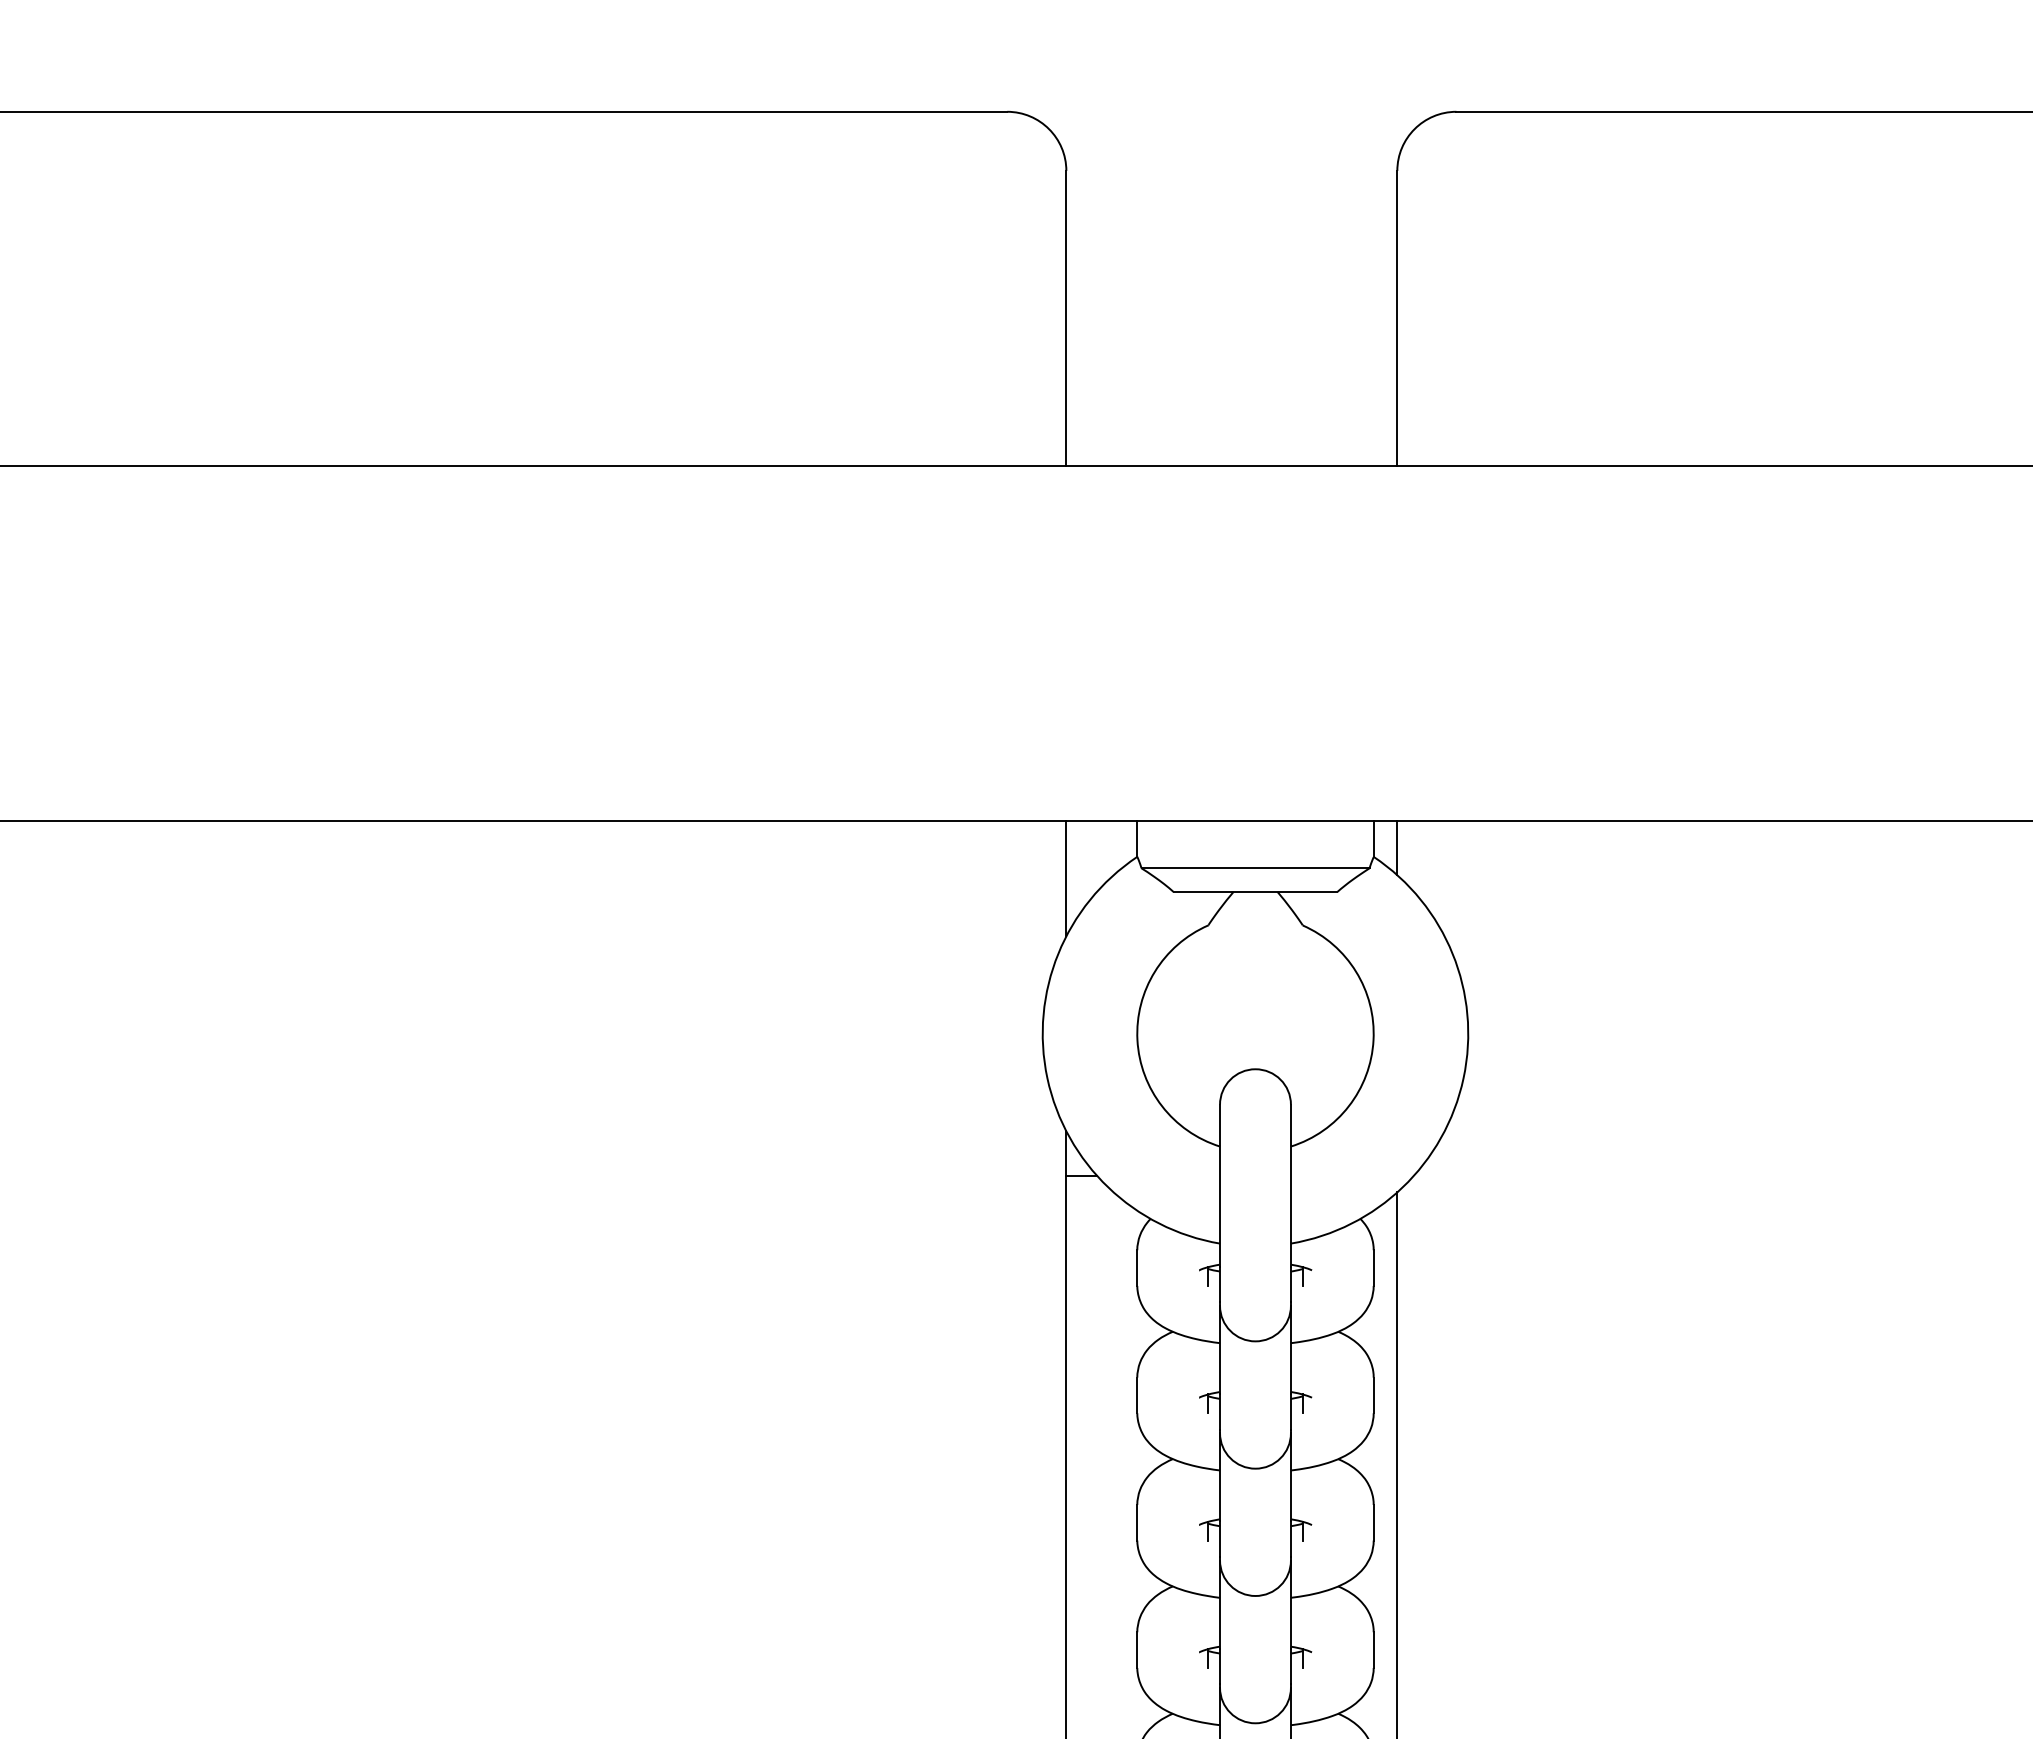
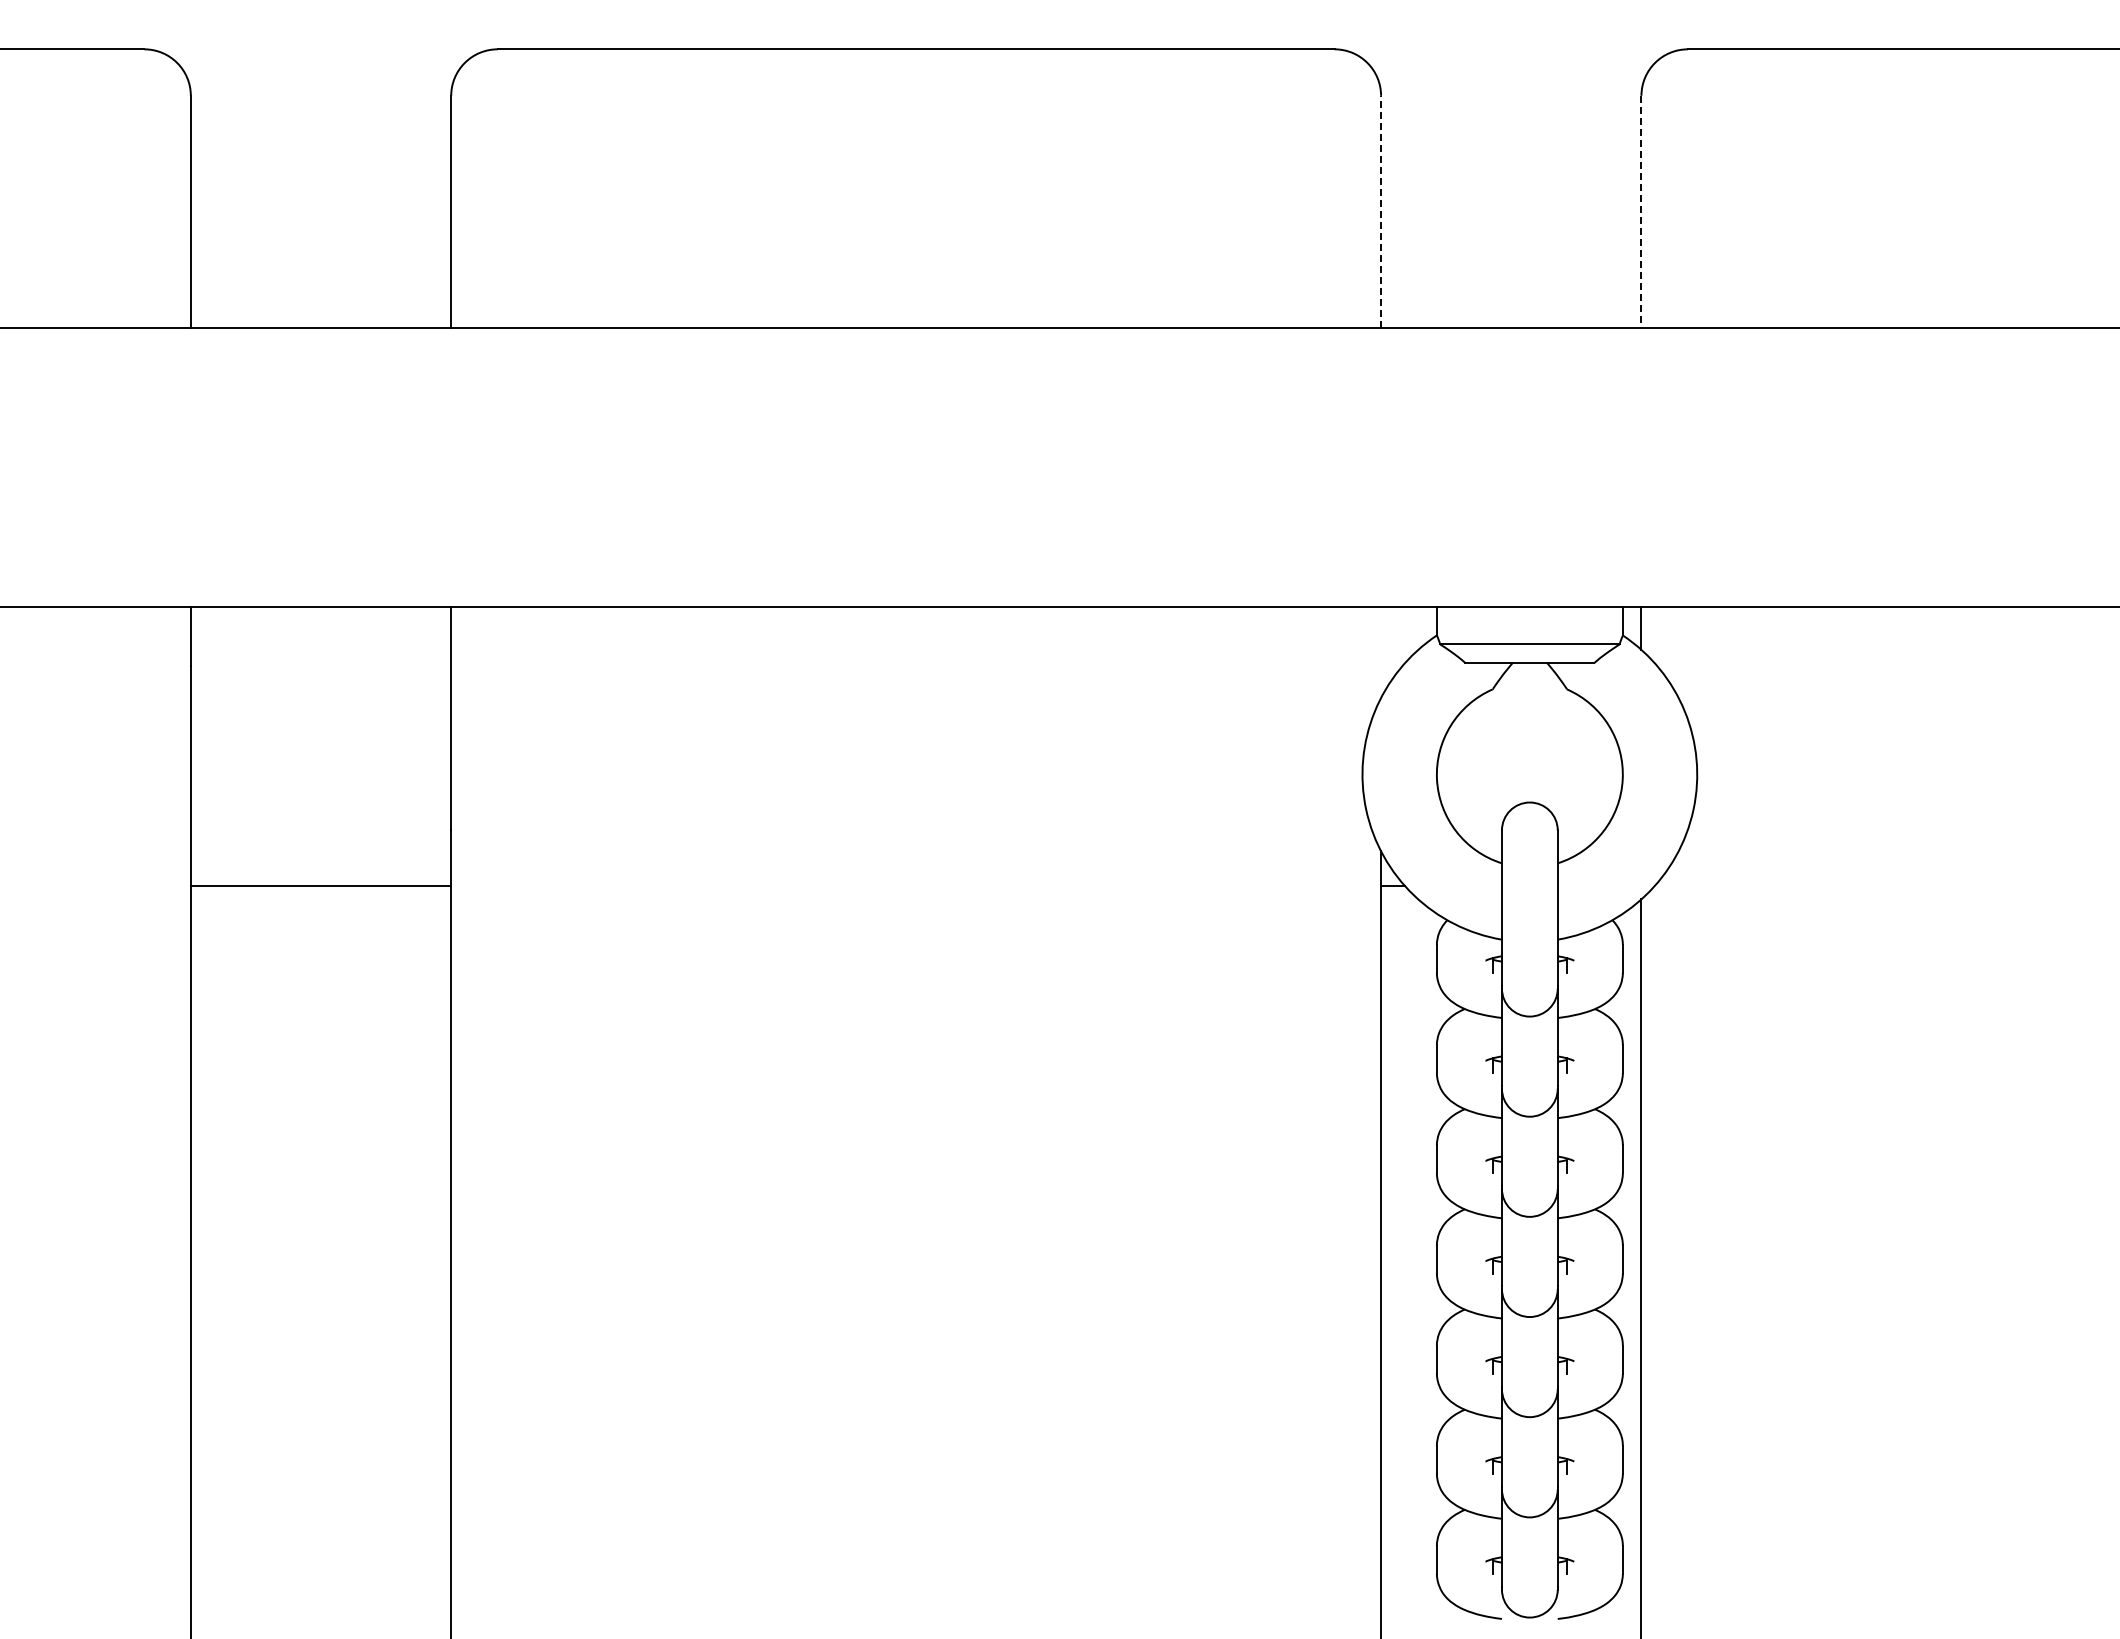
line: (1066, 317) -> (1381, 211), solid -> dashed
line: (1397, 319) -> (1641, 212), solid -> dashed
line: (1066, 878) -> (1381, 652), removed

